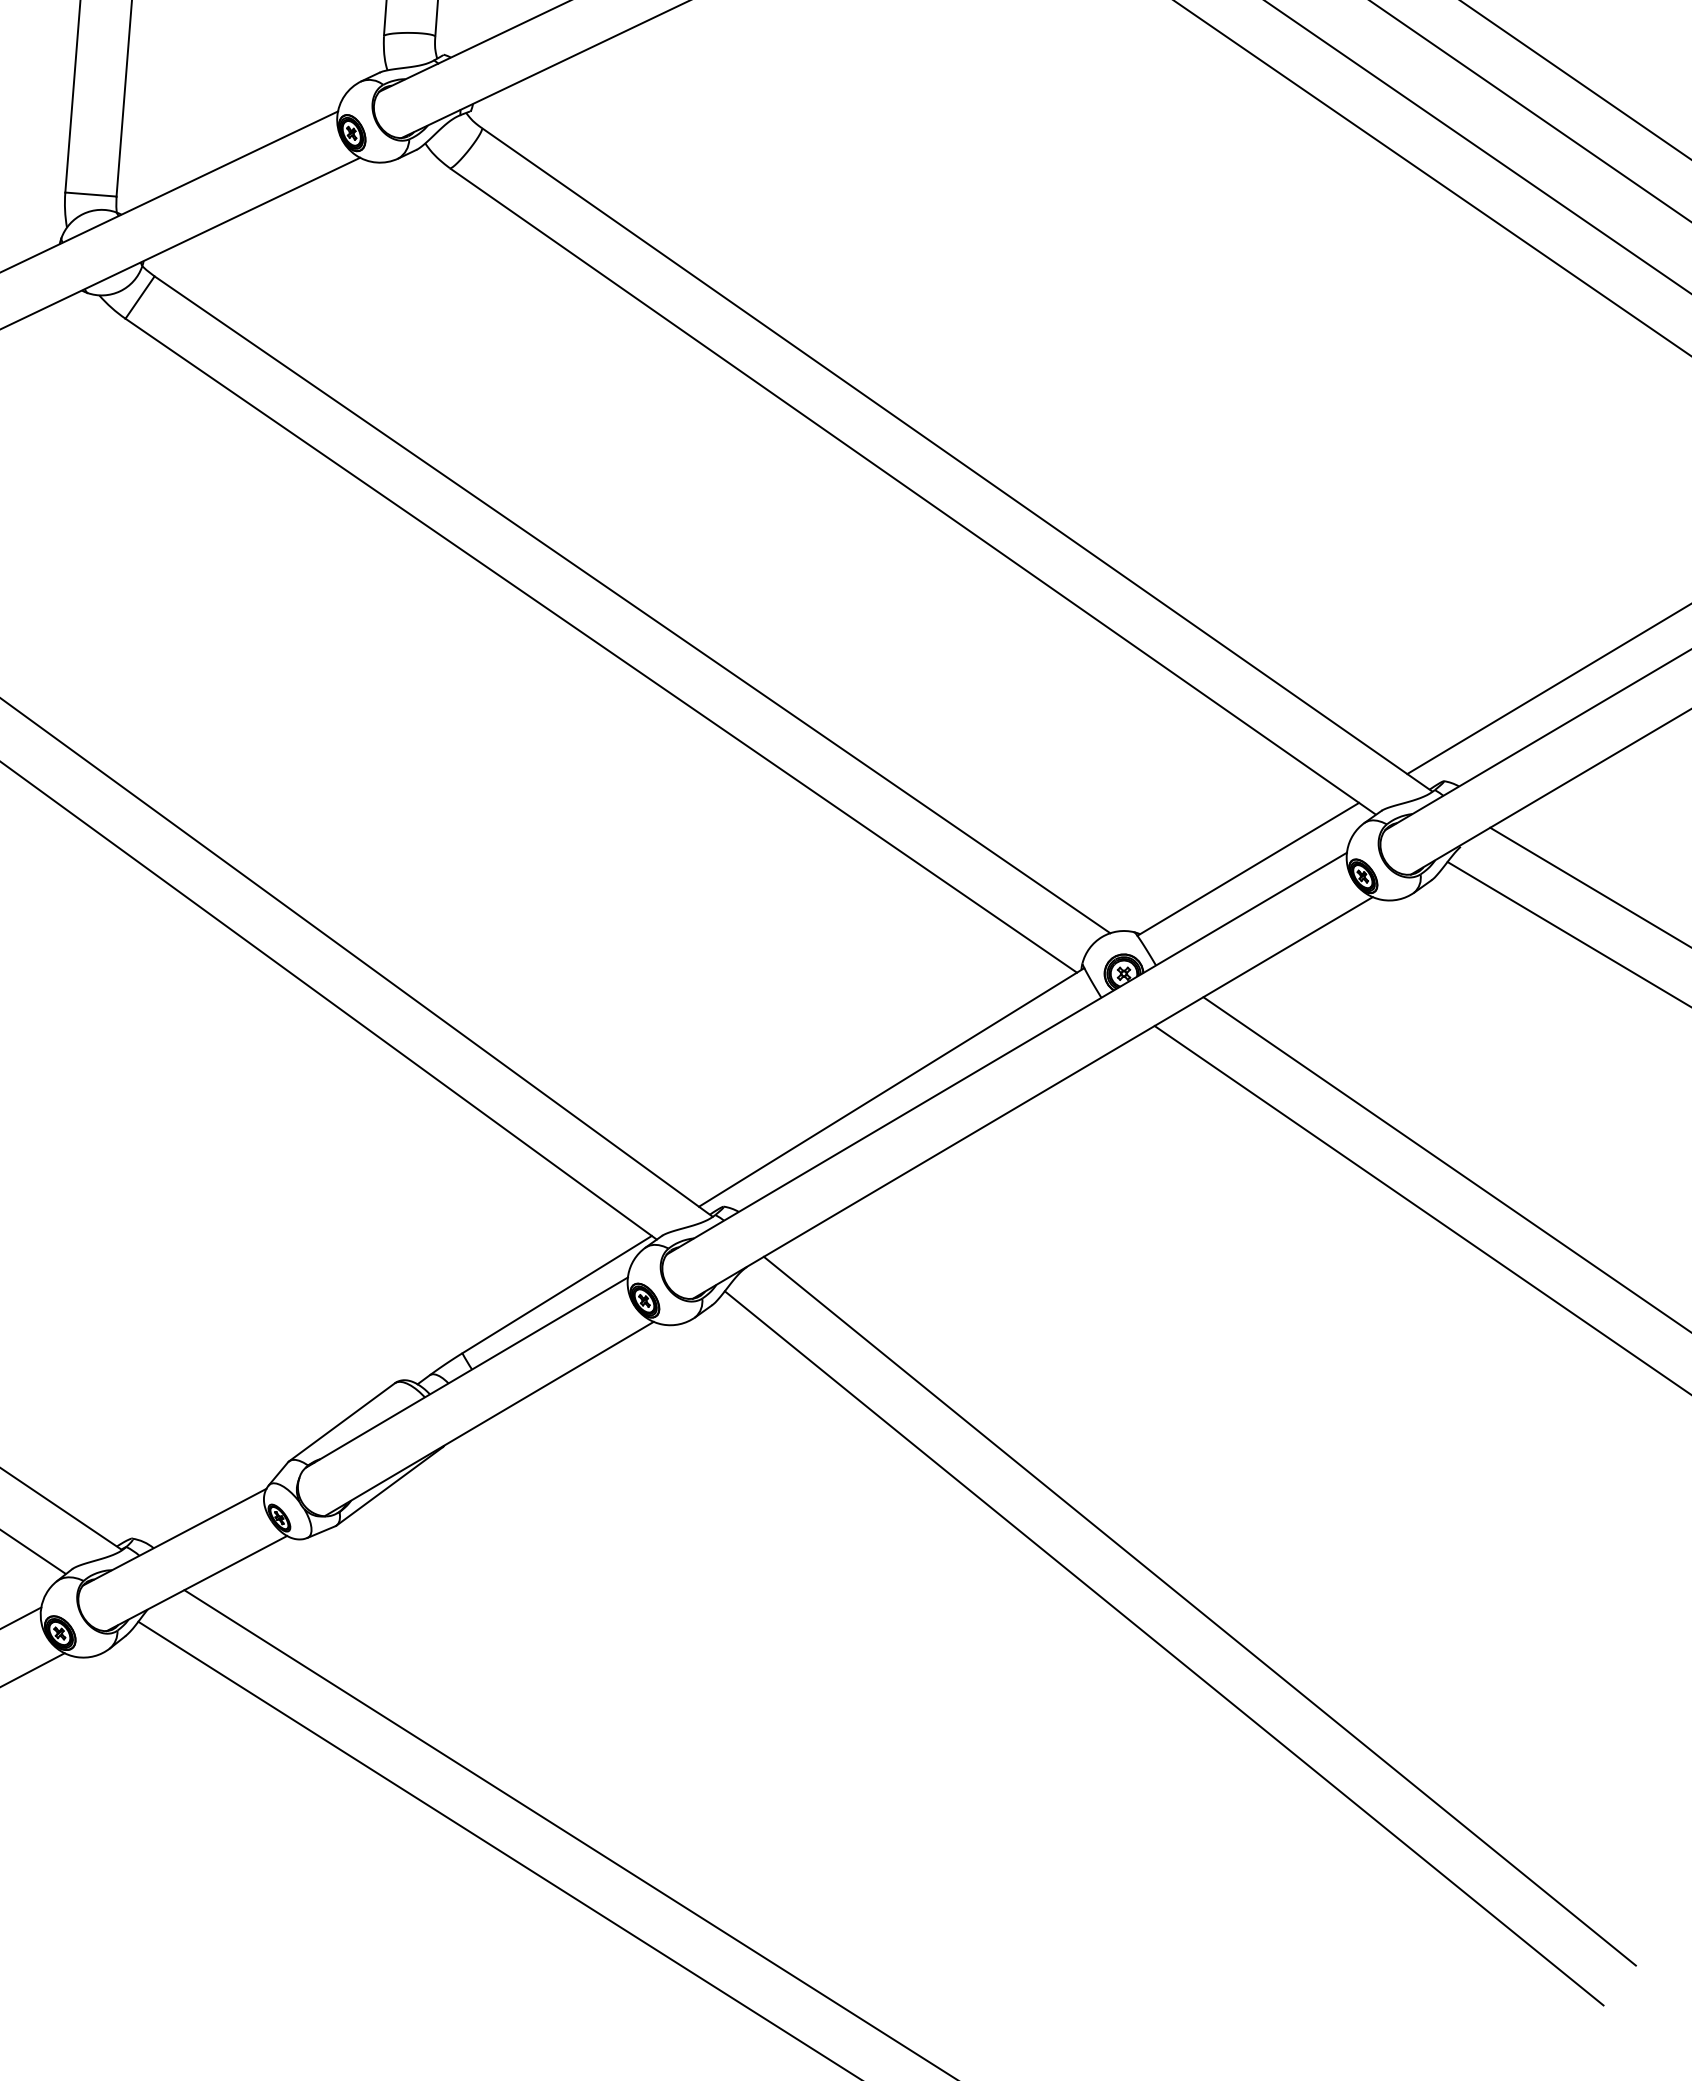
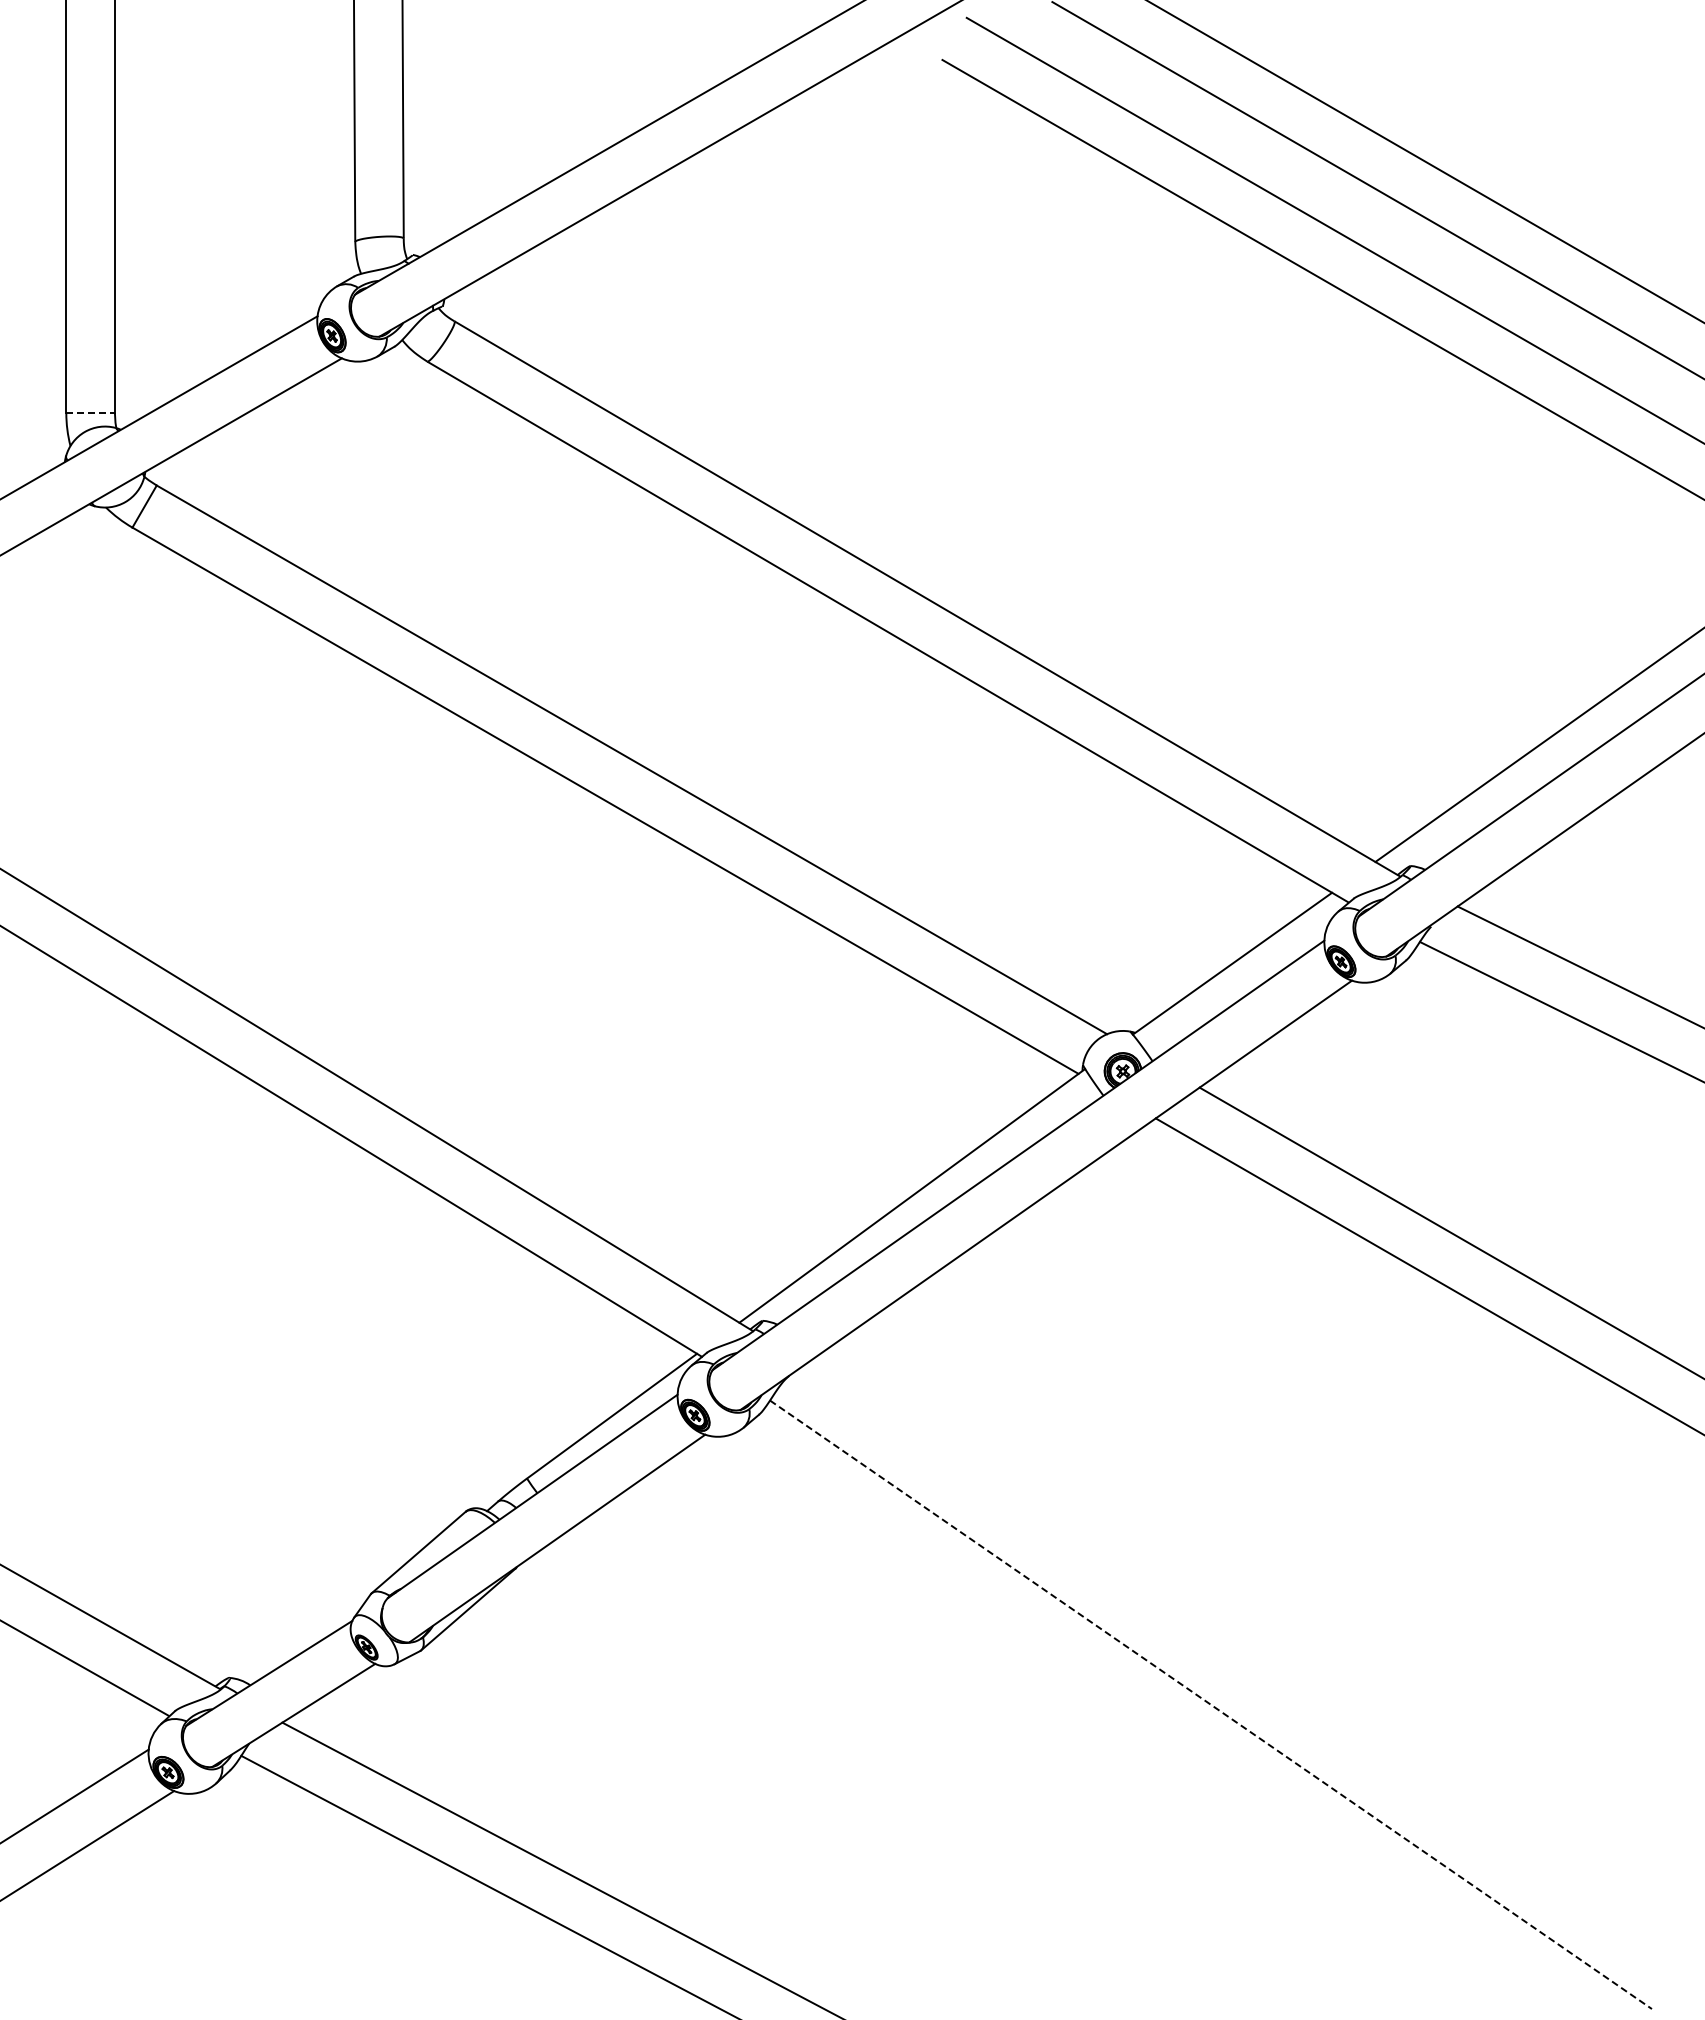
line: (91, 195) -> (91, 413), solid -> dashed
line: (1199, 1611) -> (1241, 1667), removed
line: (1163, 1648) -> (1210, 1704), solid -> dashed

